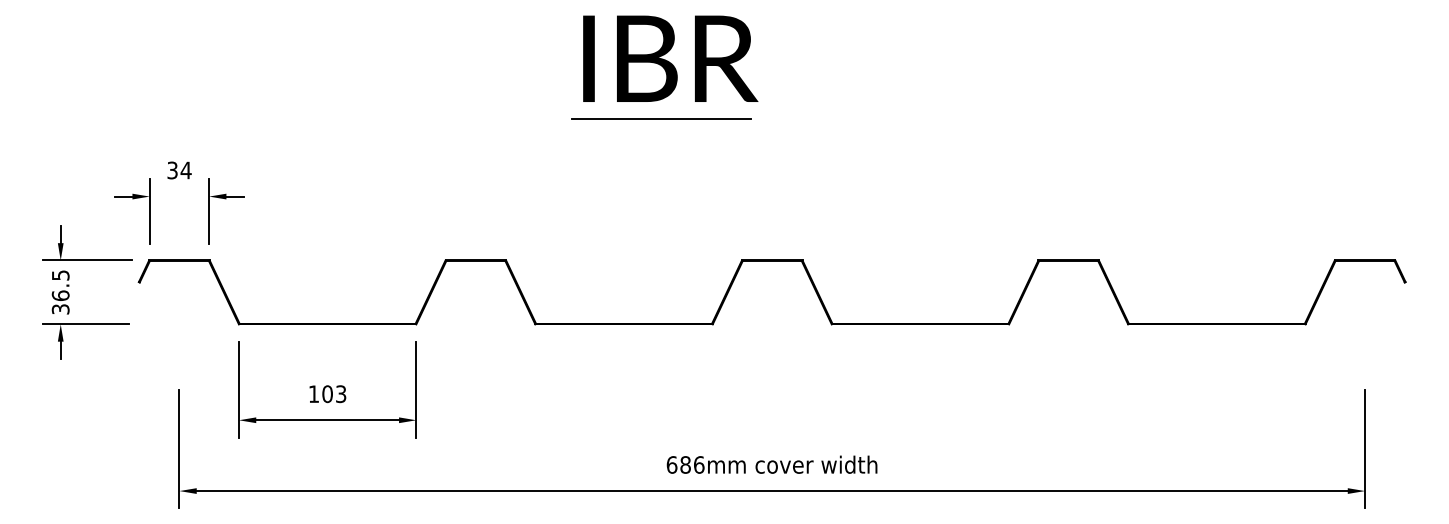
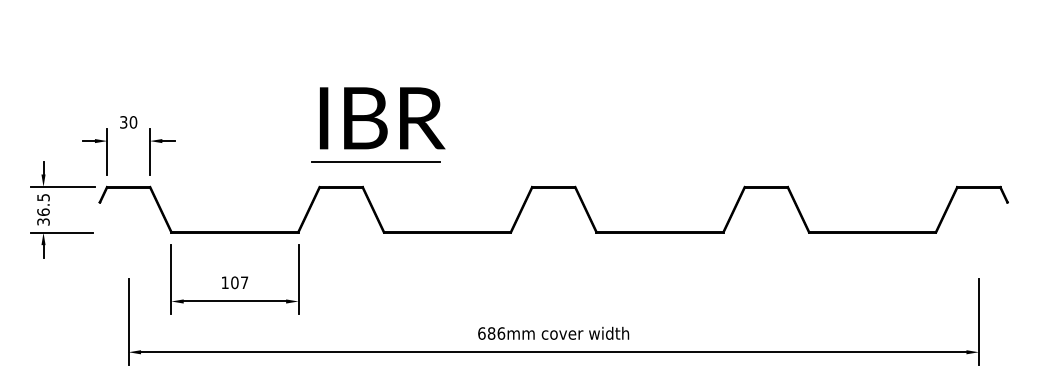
part: (664, 67) -> (378, 124), moved
text: (185, 170) -> (132, 122), 34 -> 30
text: (341, 394) -> (244, 283), 103 -> 107

